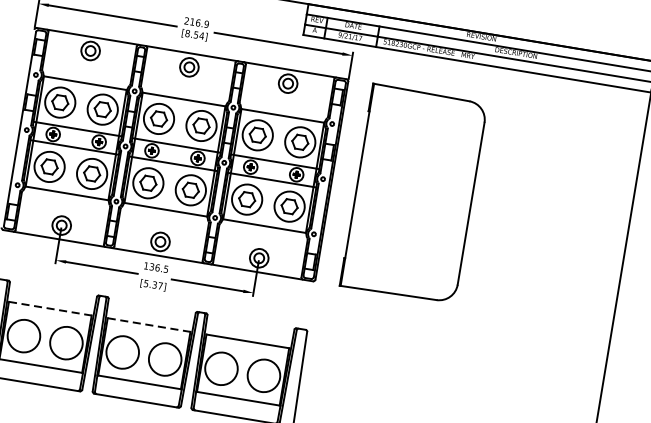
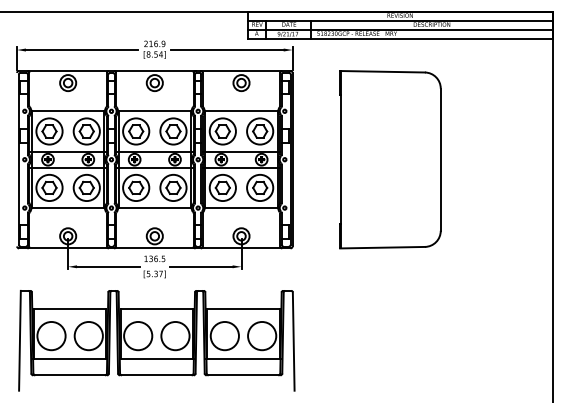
part: (413, 193) -> (390, 159), moved
line: (50, 308) -> (70, 308), dashed -> solid
line: (149, 324) -> (157, 308), dashed -> solid

